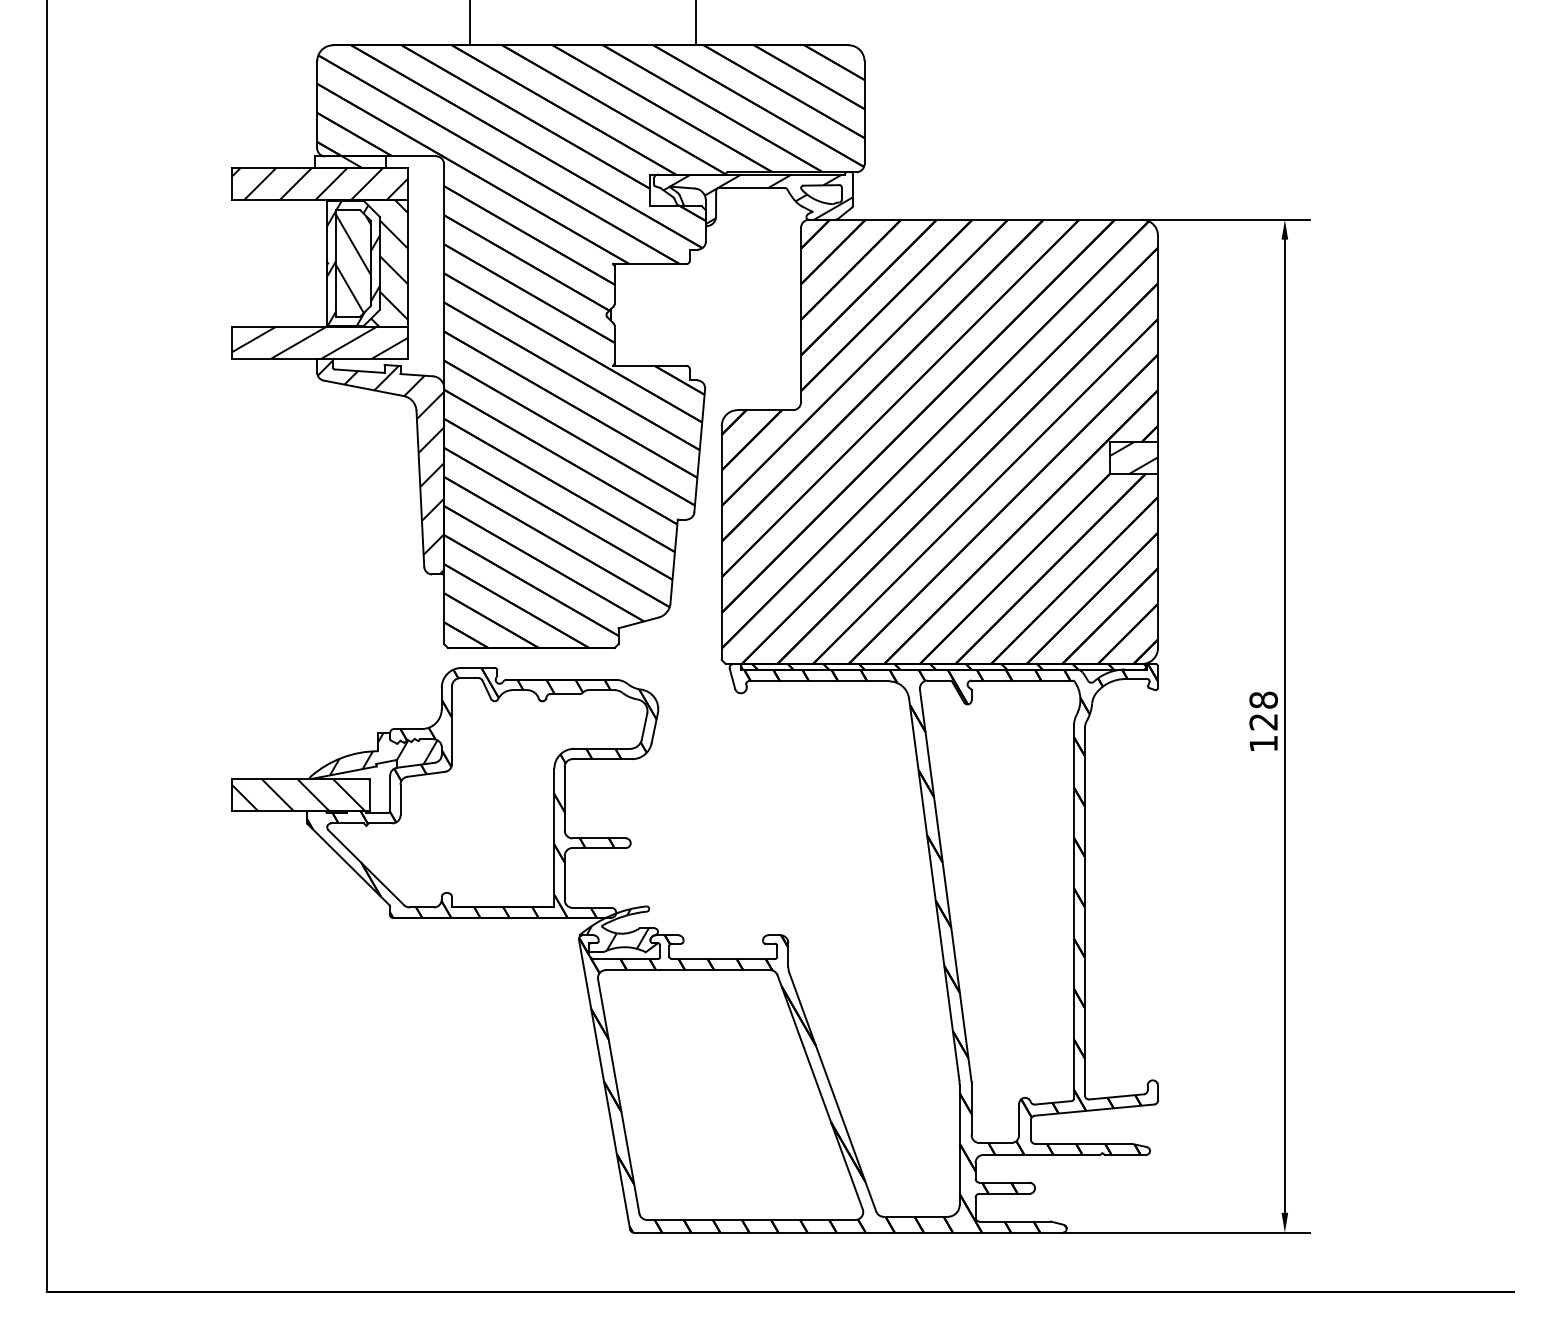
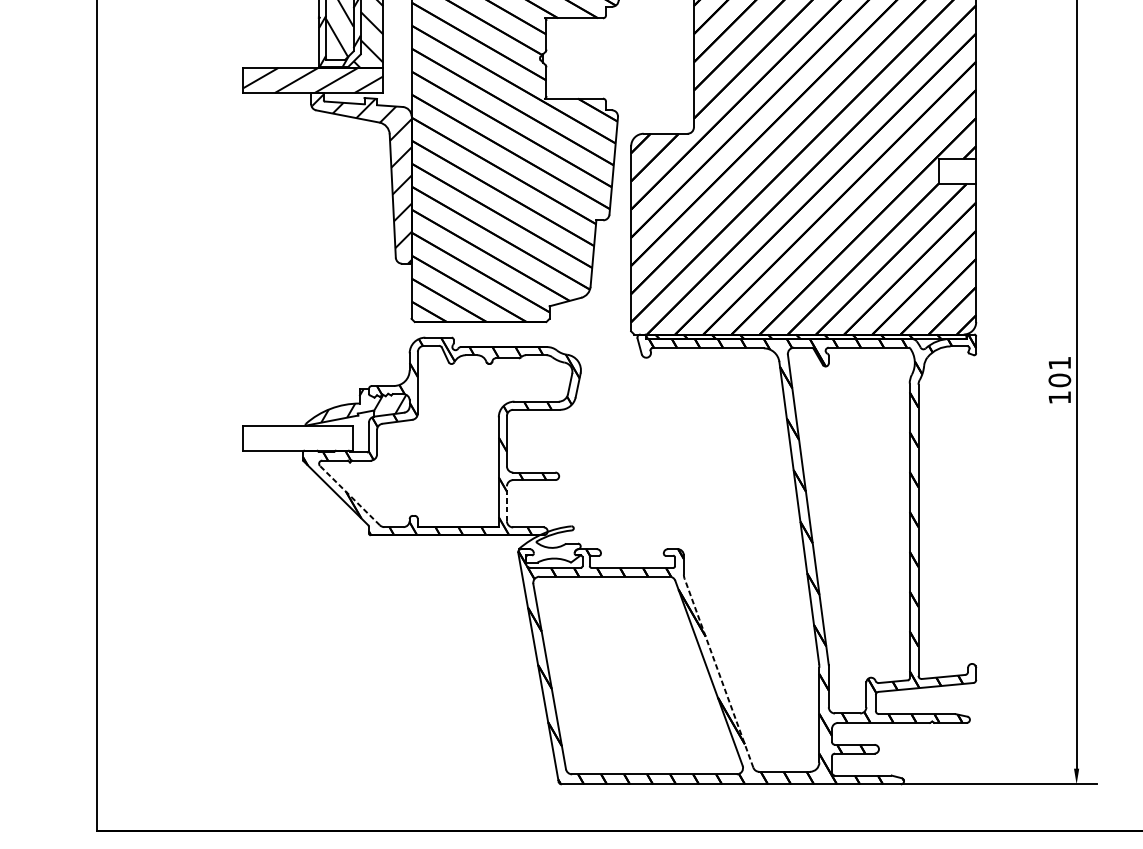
hatch: (1133, 457) -> (956, 171), removed
text: (1263, 710) -> (1059, 371), 128 -> 101
hatch: (300, 794) -> (297, 437), removed
line: (365, 867) -> (349, 495), solid -> dashed
line: (564, 877) -> (506, 503), solid -> dashed
hatch: (617, 929) -> (548, 544), removed
line: (832, 1091) -> (718, 672), solid -> dashed

